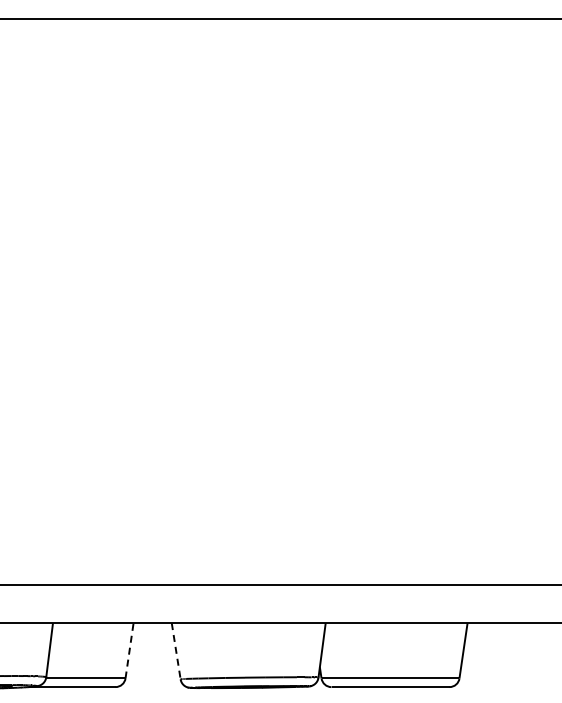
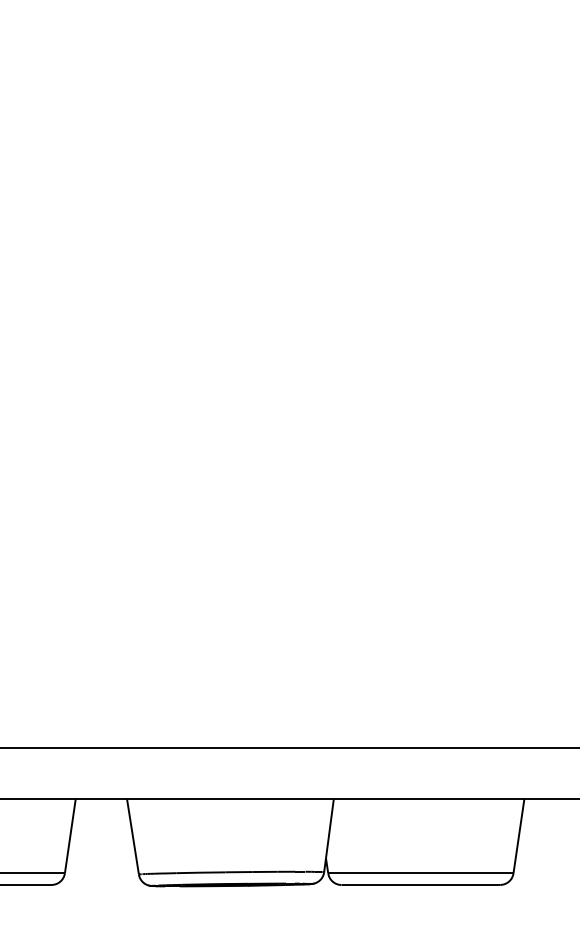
line: (129, 650) -> (70, 835), dashed -> solid
line: (176, 651) -> (133, 837), dashed -> solid

